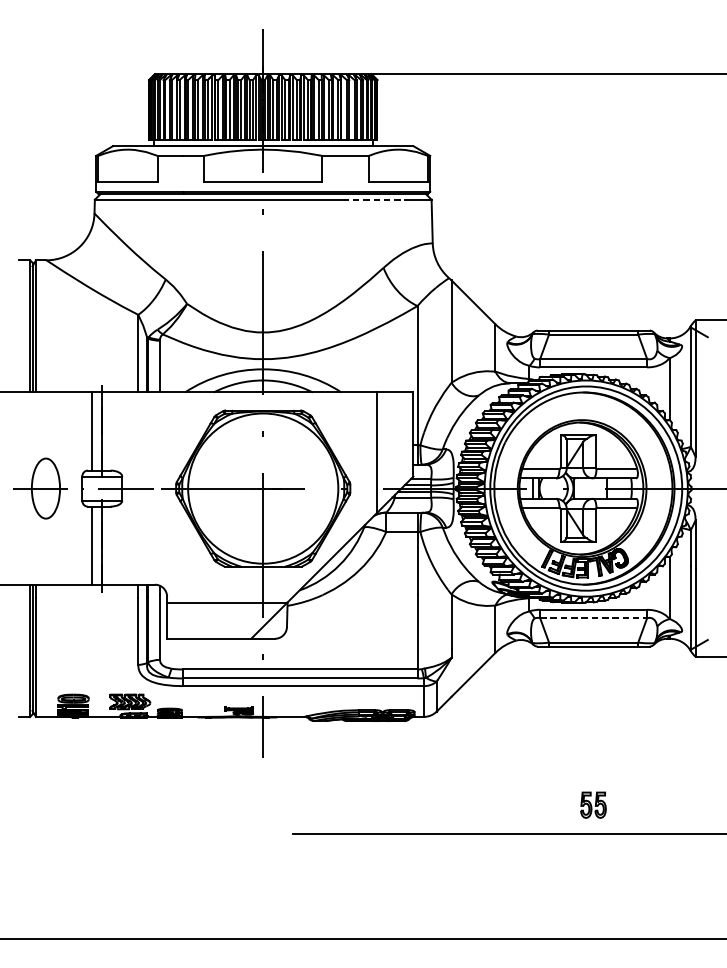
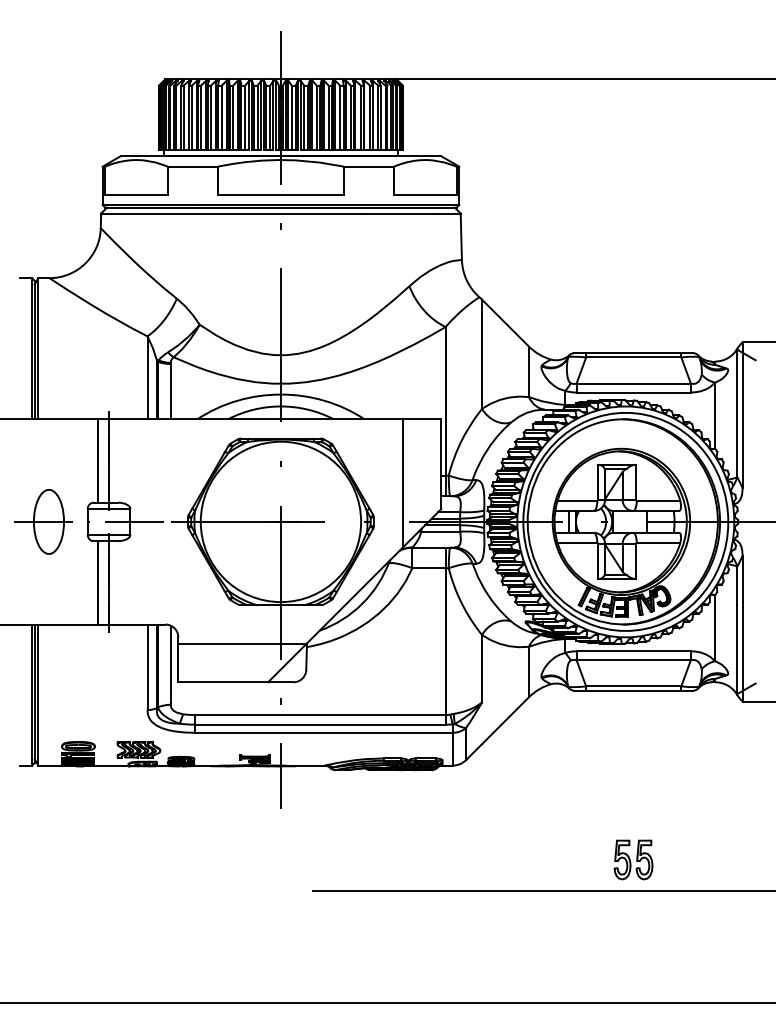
line: (377, 199) -> (402, 213), dashed -> solid
line: (594, 618) -> (634, 660), dashed -> solid
part: (593, 804) -> (633, 859), size x1.43

